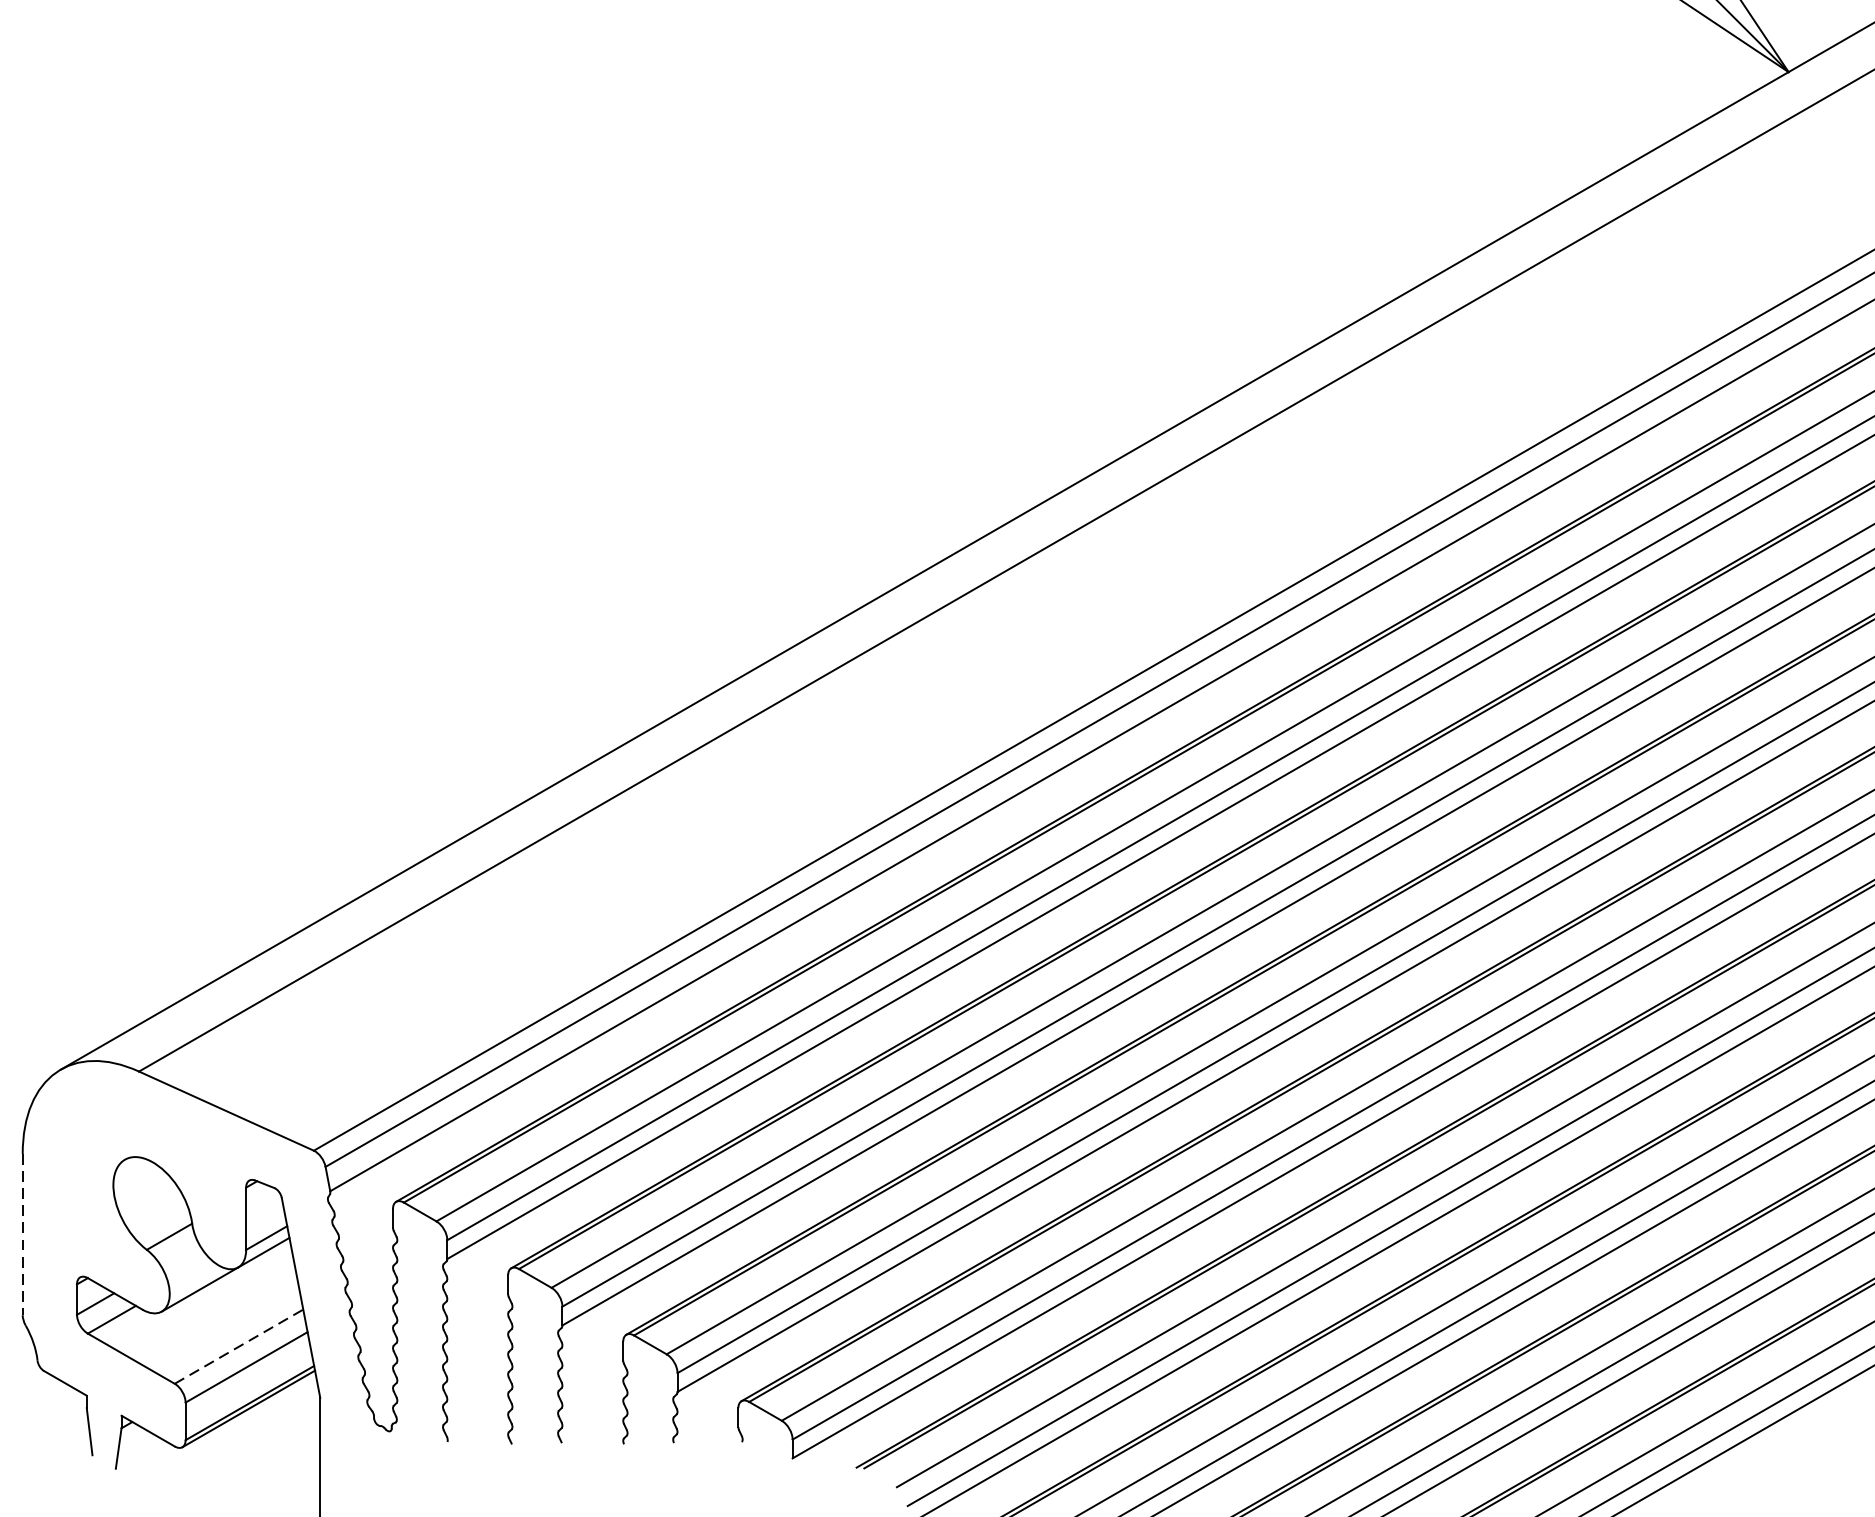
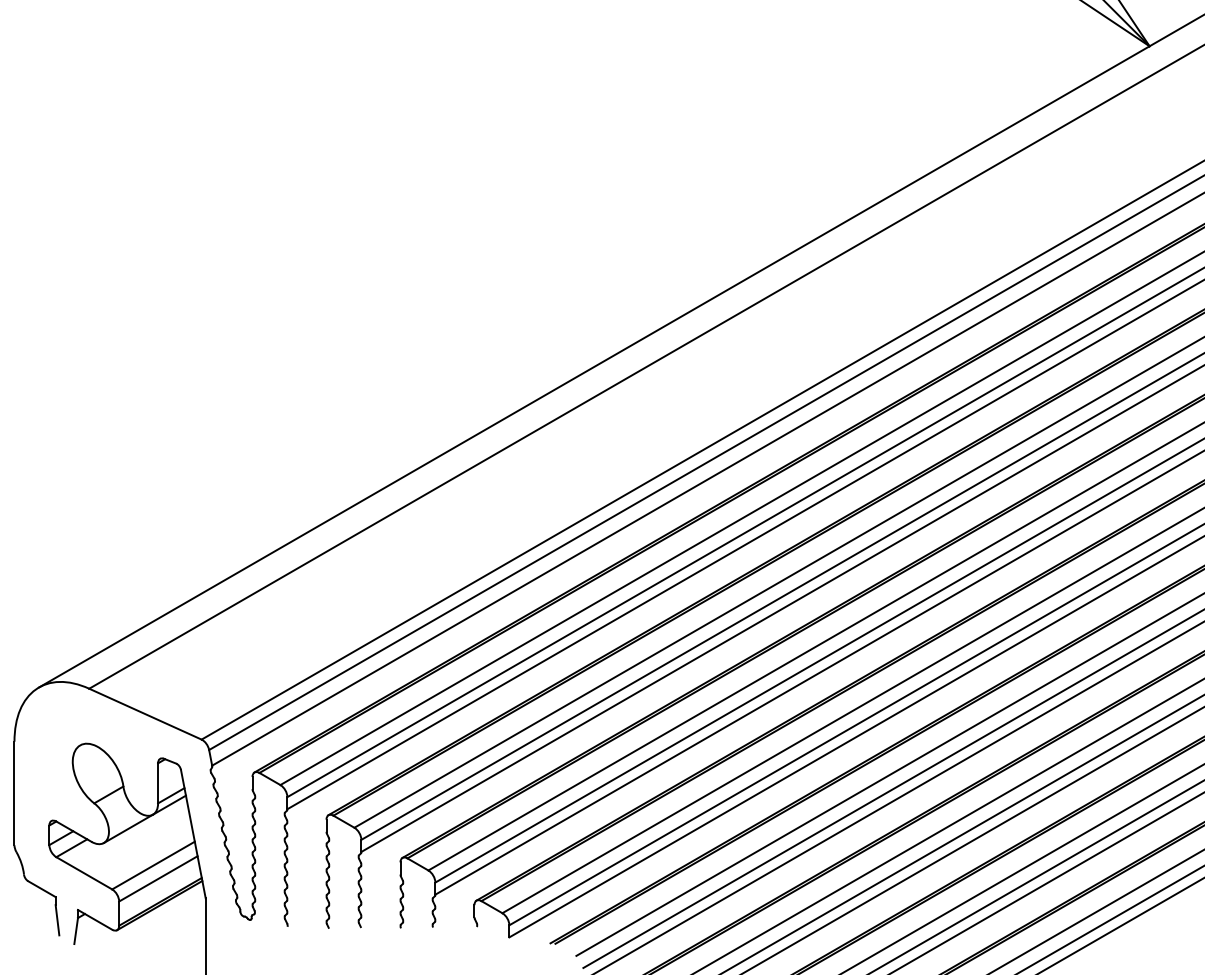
line: (22, 1234) -> (14, 793), dashed -> solid
line: (238, 1346) -> (153, 865), dashed -> solid

